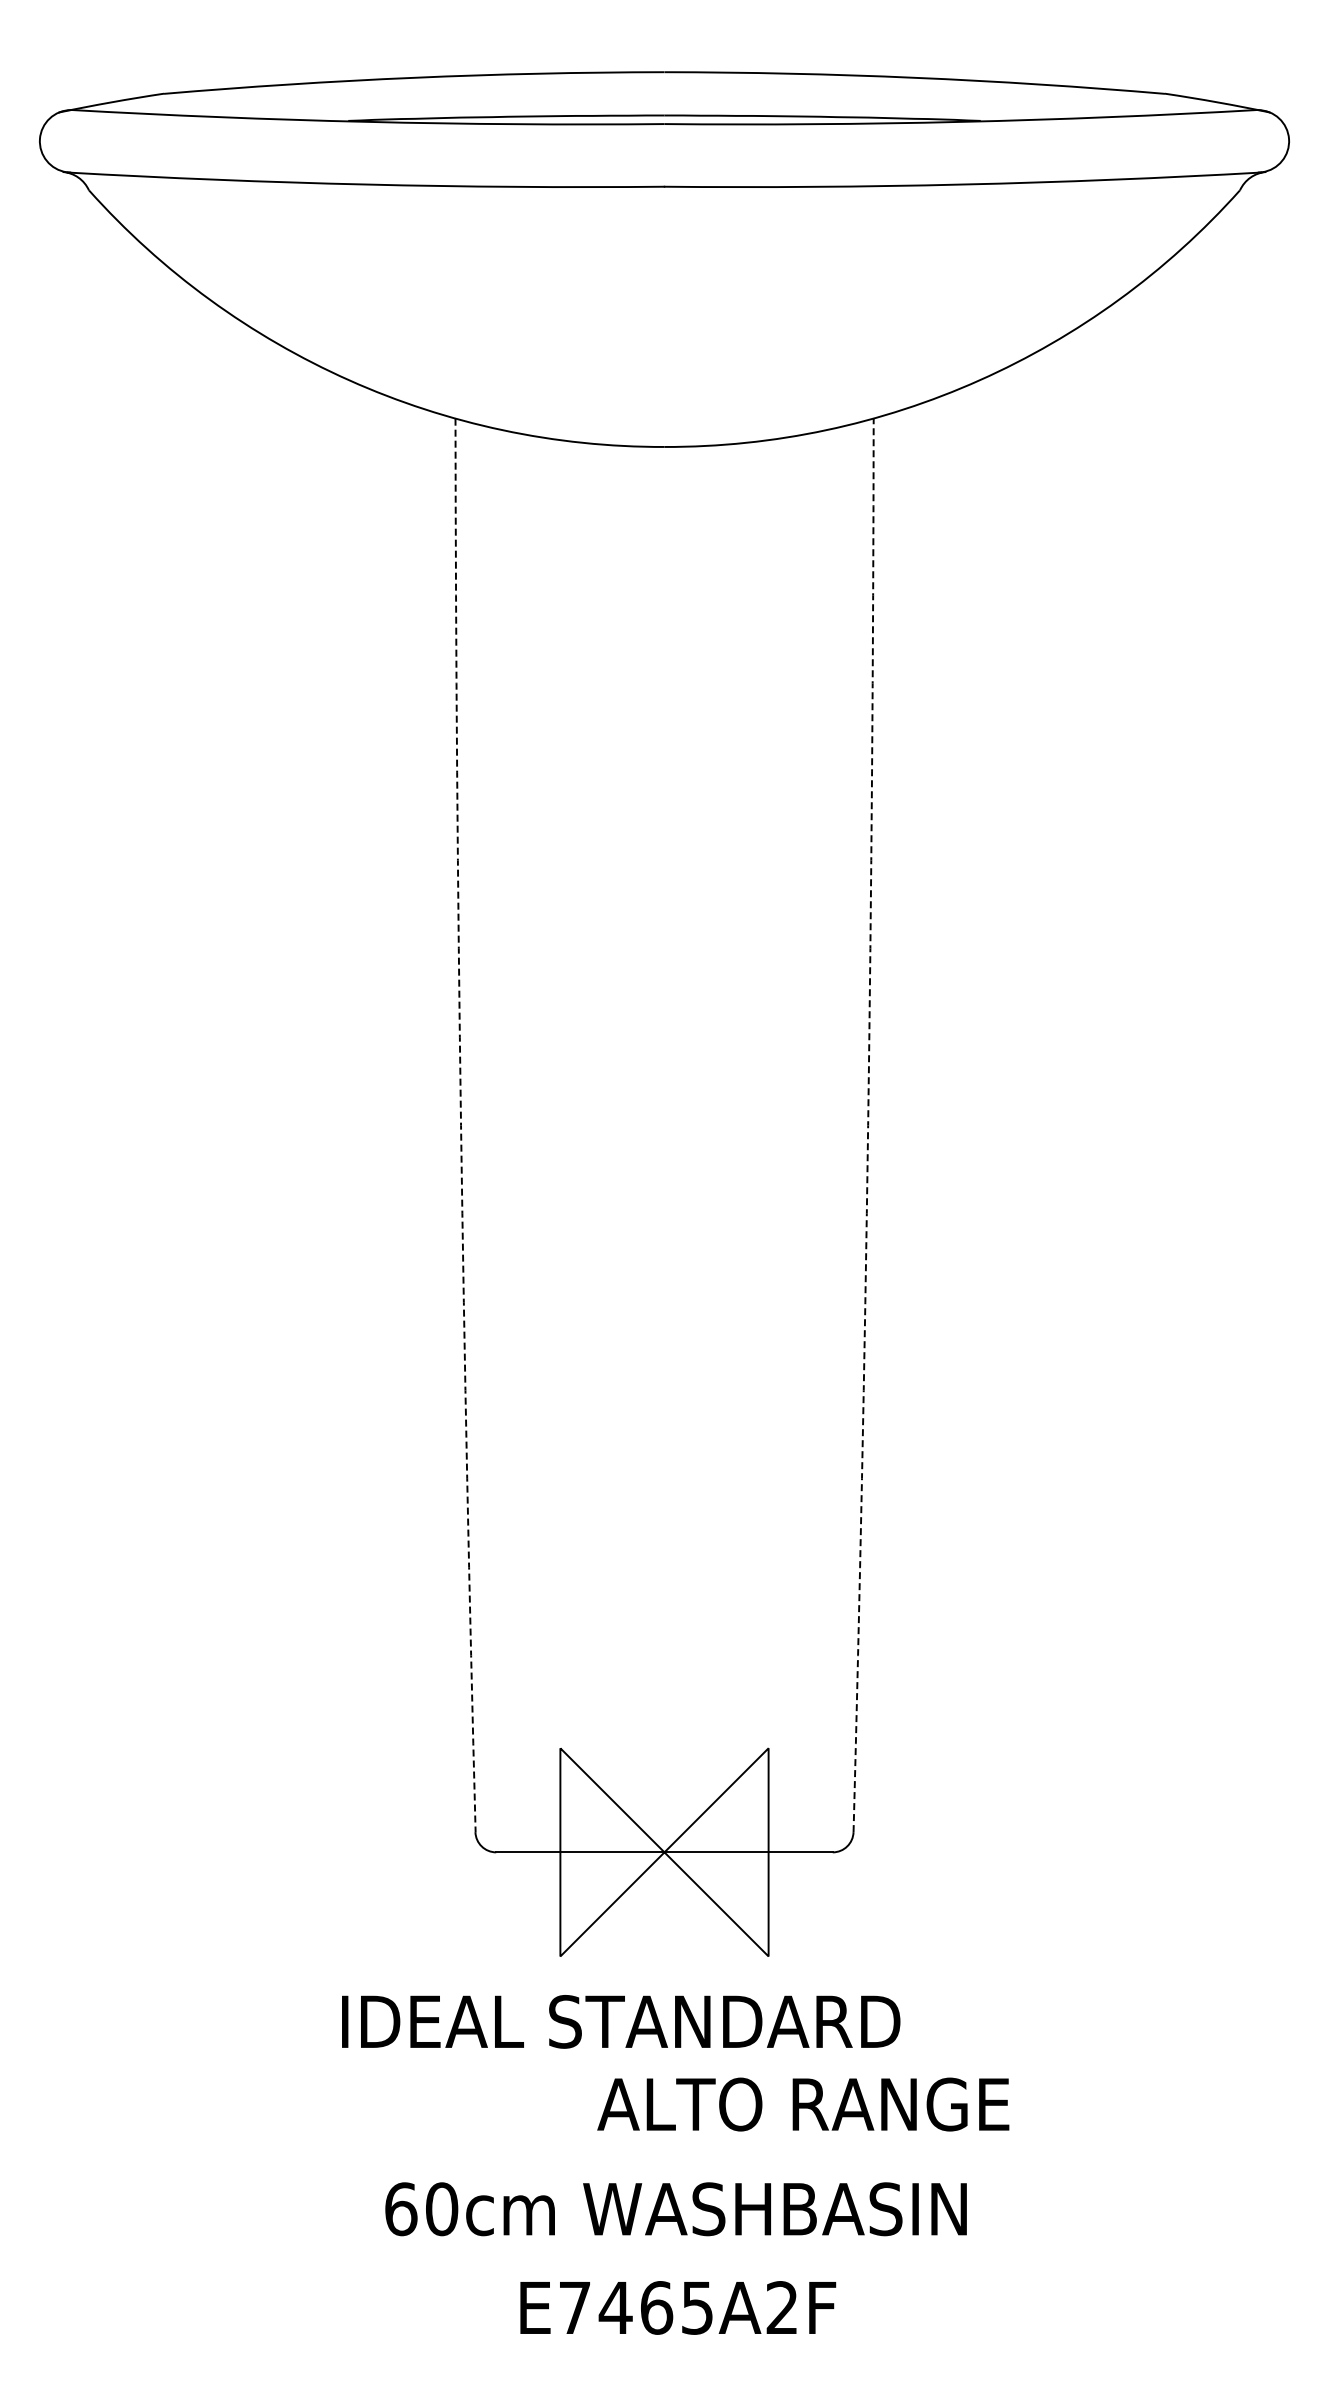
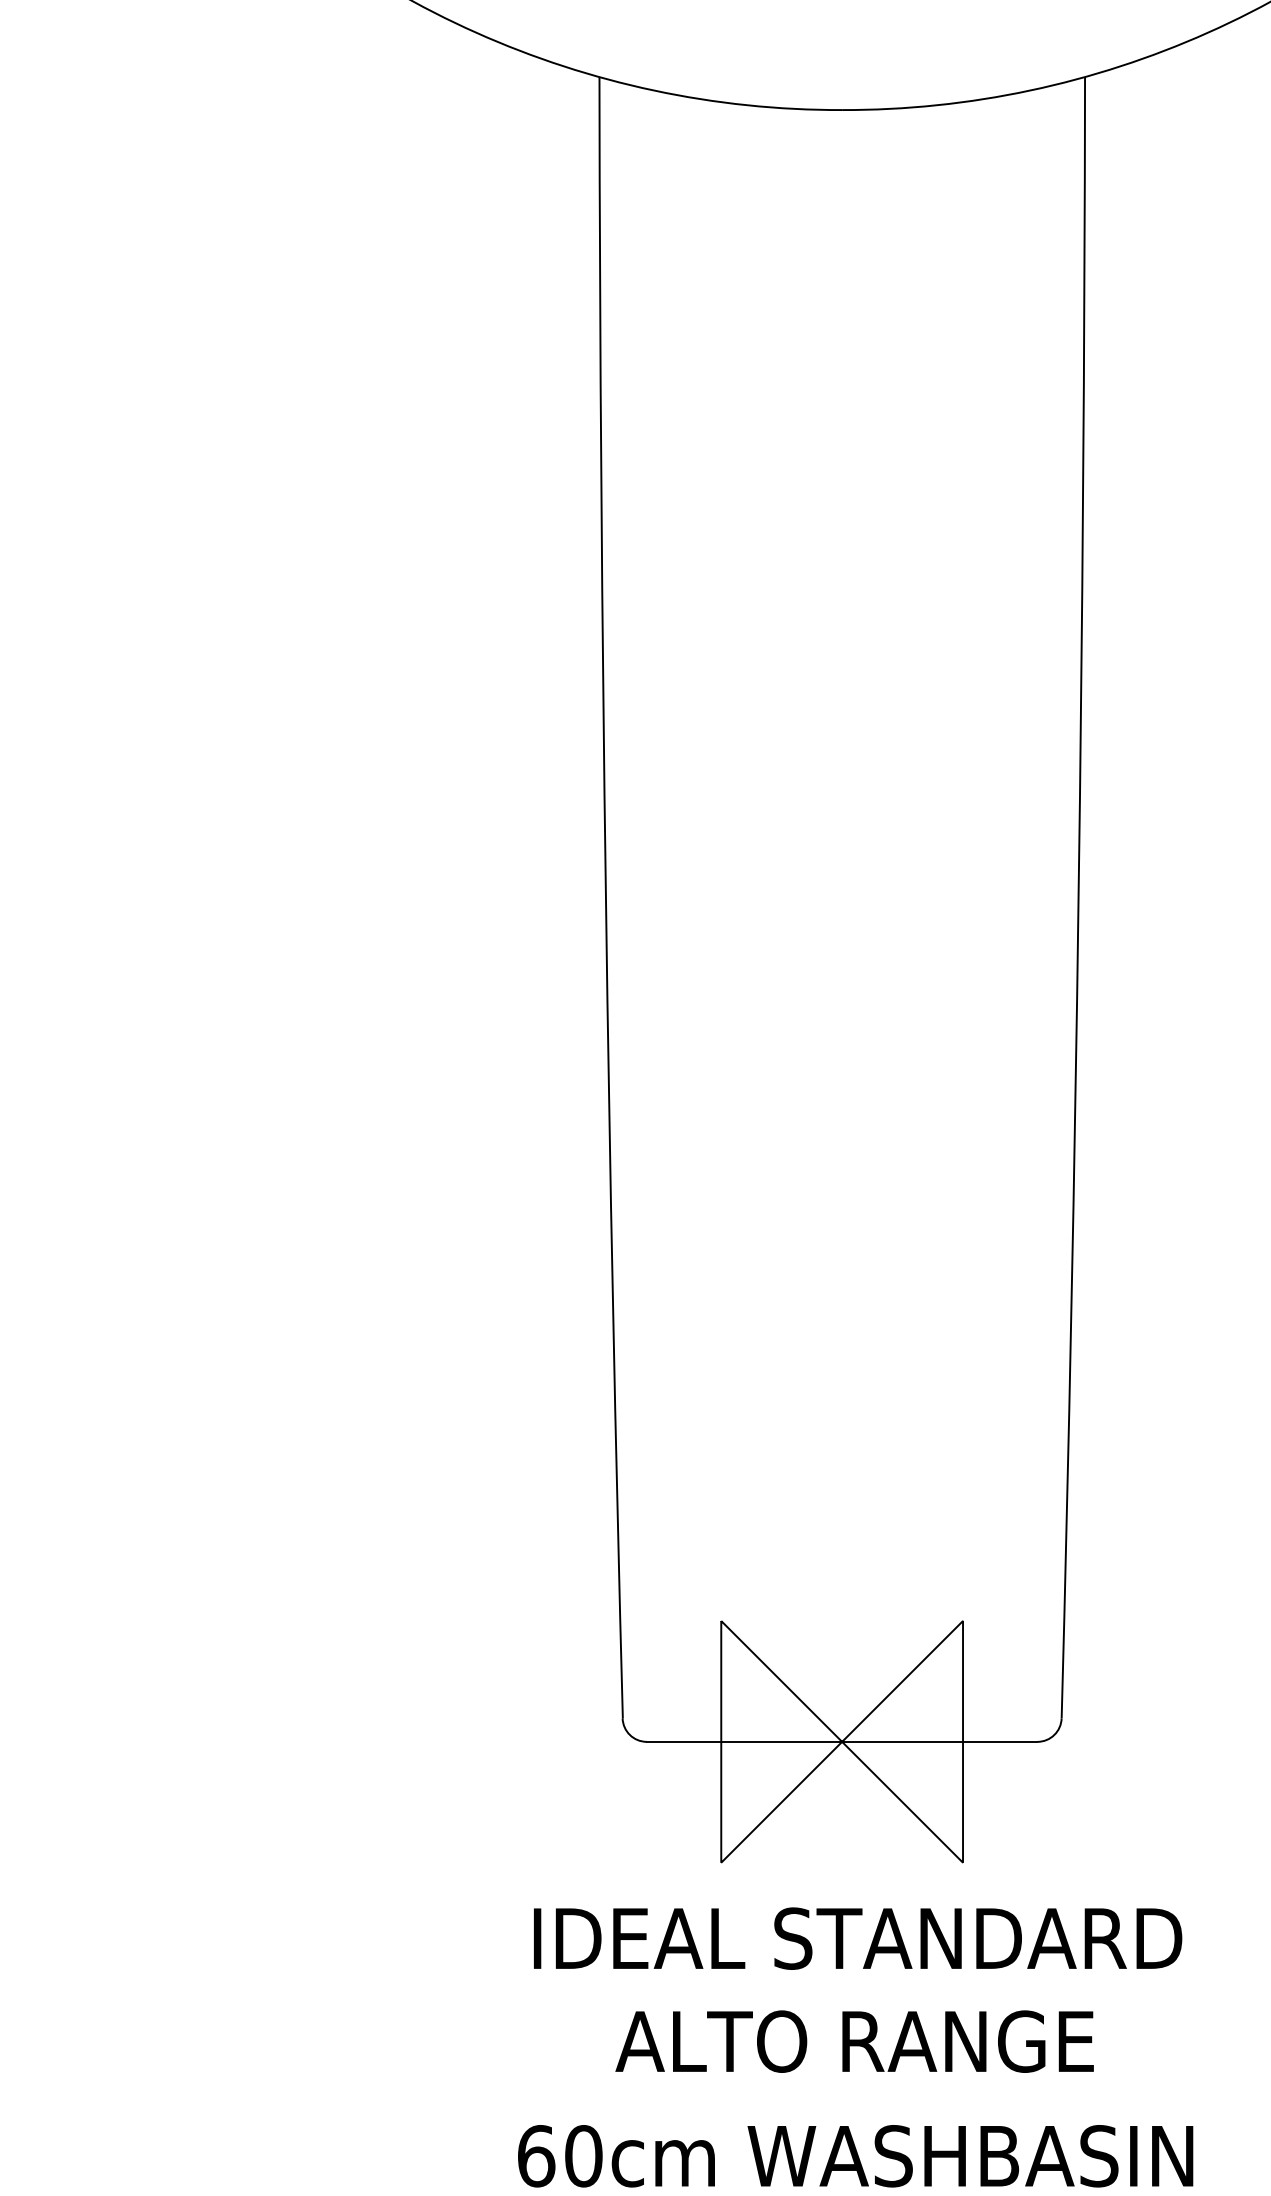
arc: (461, 1125) -> (606, 897), dashed -> solid
arc: (868, 1125) -> (1079, 897), dashed -> solid
text: (621, 2021) -> (858, 1938), moved
text: (803, 2104) -> (854, 2041), moved

